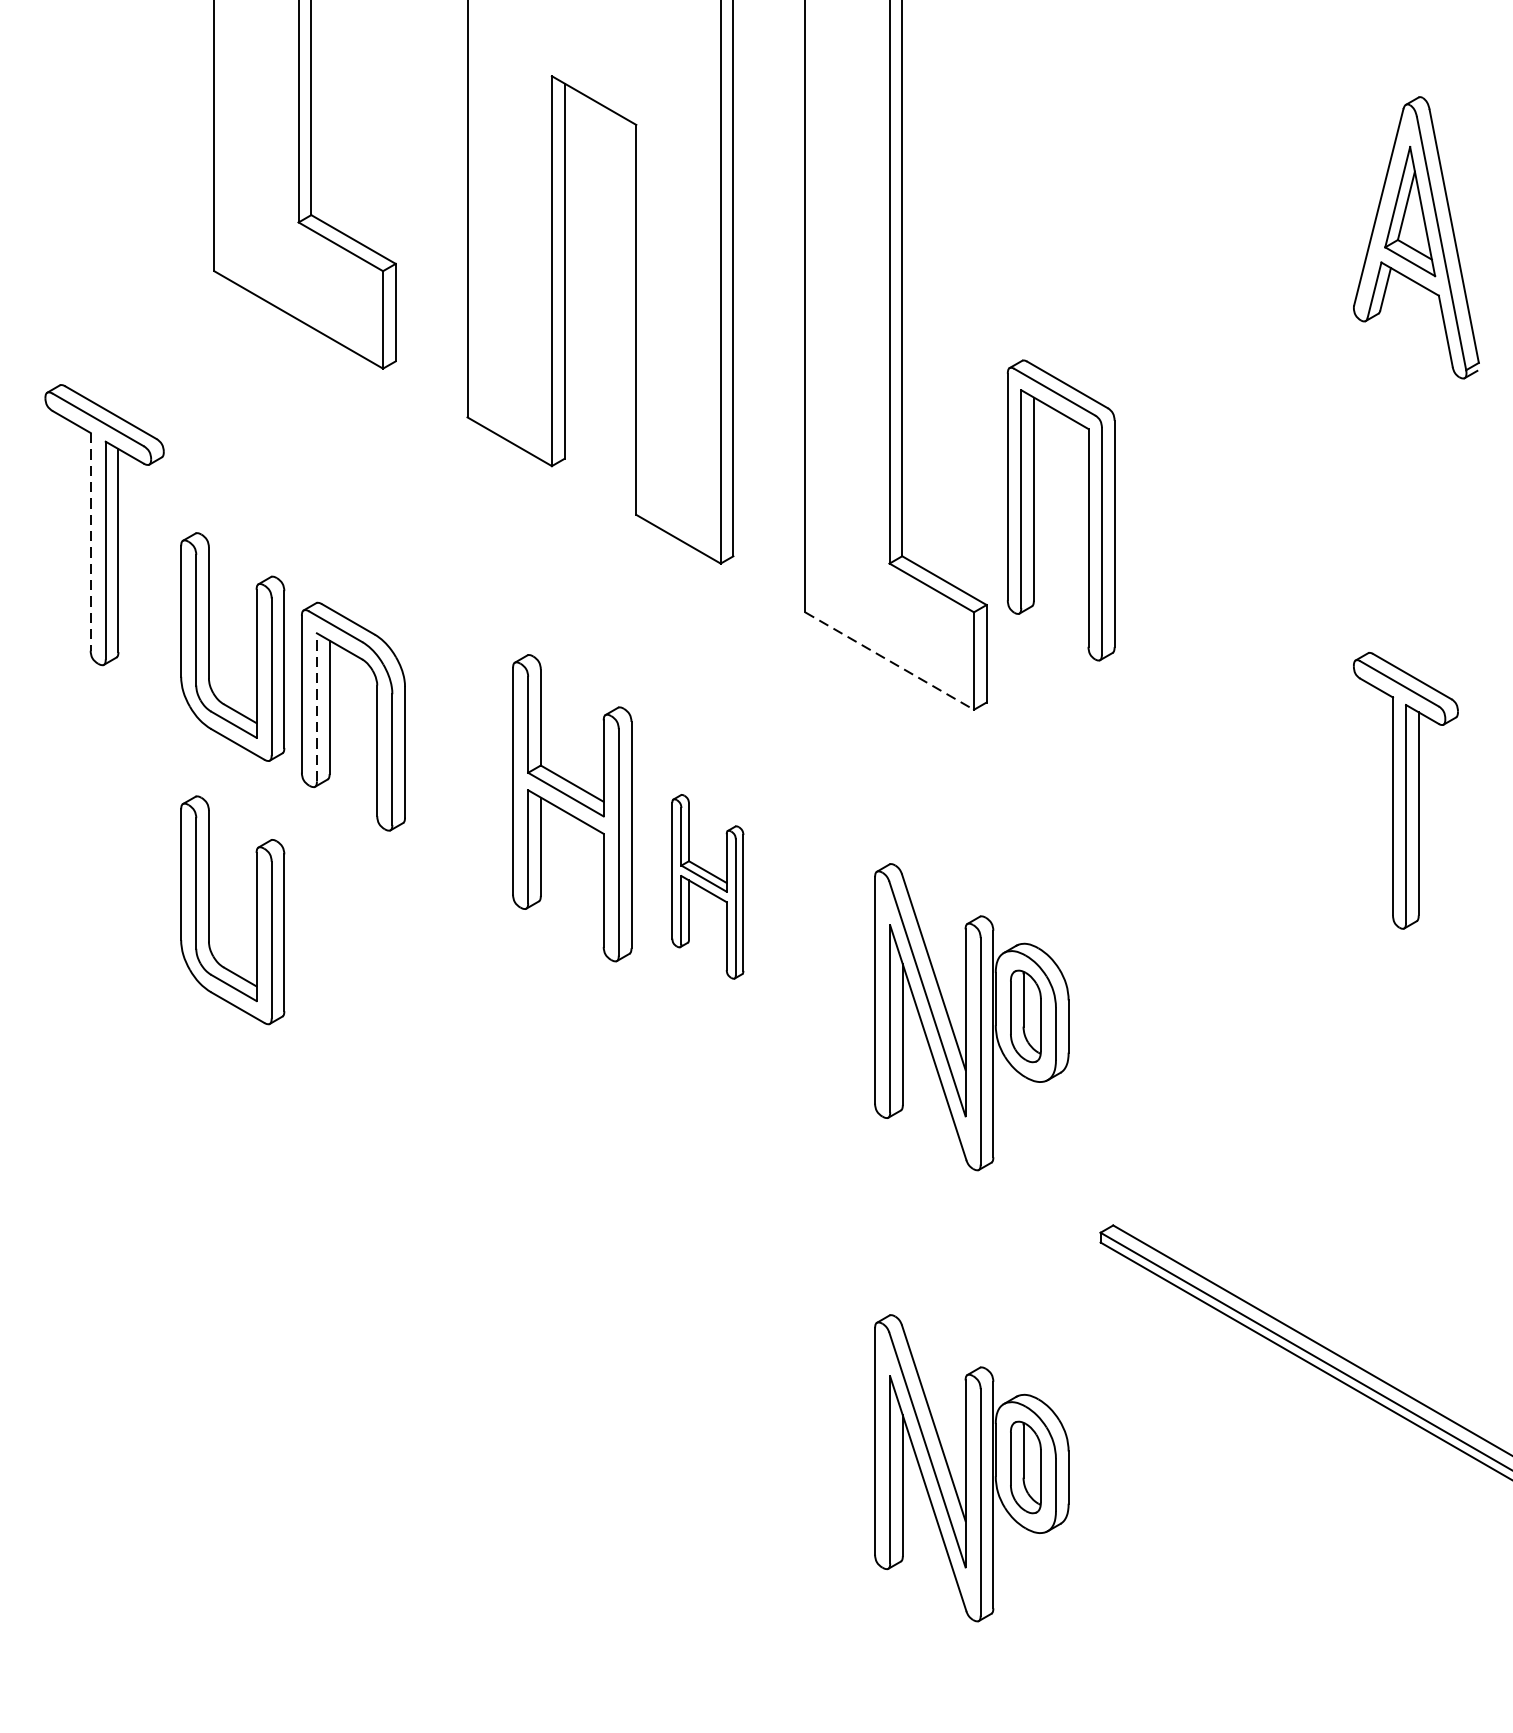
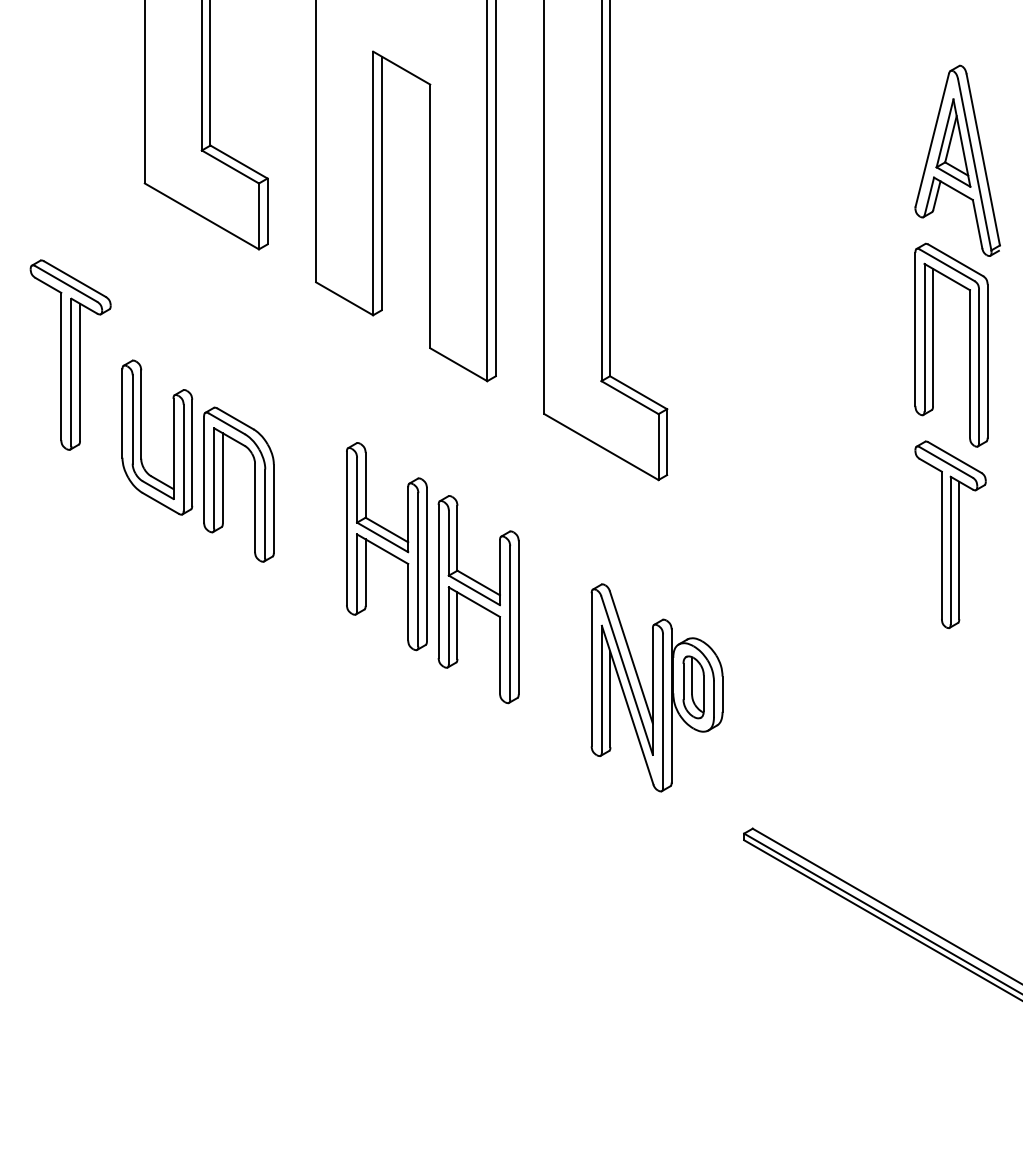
part: (1034, 509) -> (933, 344), moved
line: (90, 541) -> (61, 366), dashed -> solid
line: (889, 661) -> (601, 447), dashed -> solid
line: (317, 706) -> (214, 477), dashed -> solid
part: (707, 886) -> (478, 599), size x1.67
part: (209, 910) -> (141, 615), removed
part: (970, 1467) -> (656, 992), removed

